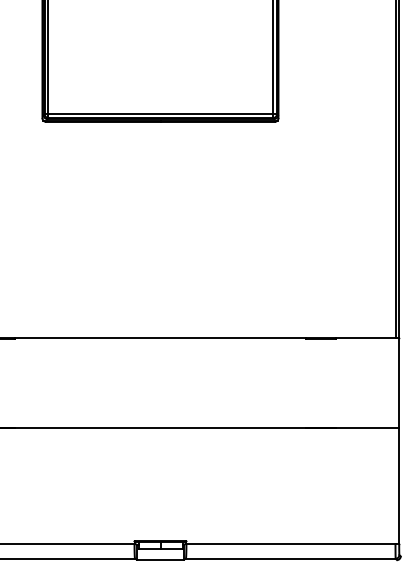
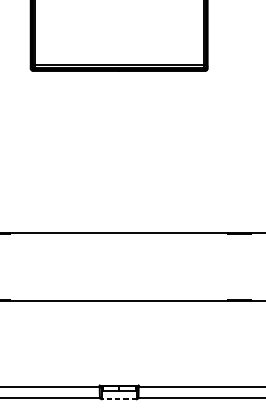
line: (159, 559) -> (118, 399), solid -> dashed

